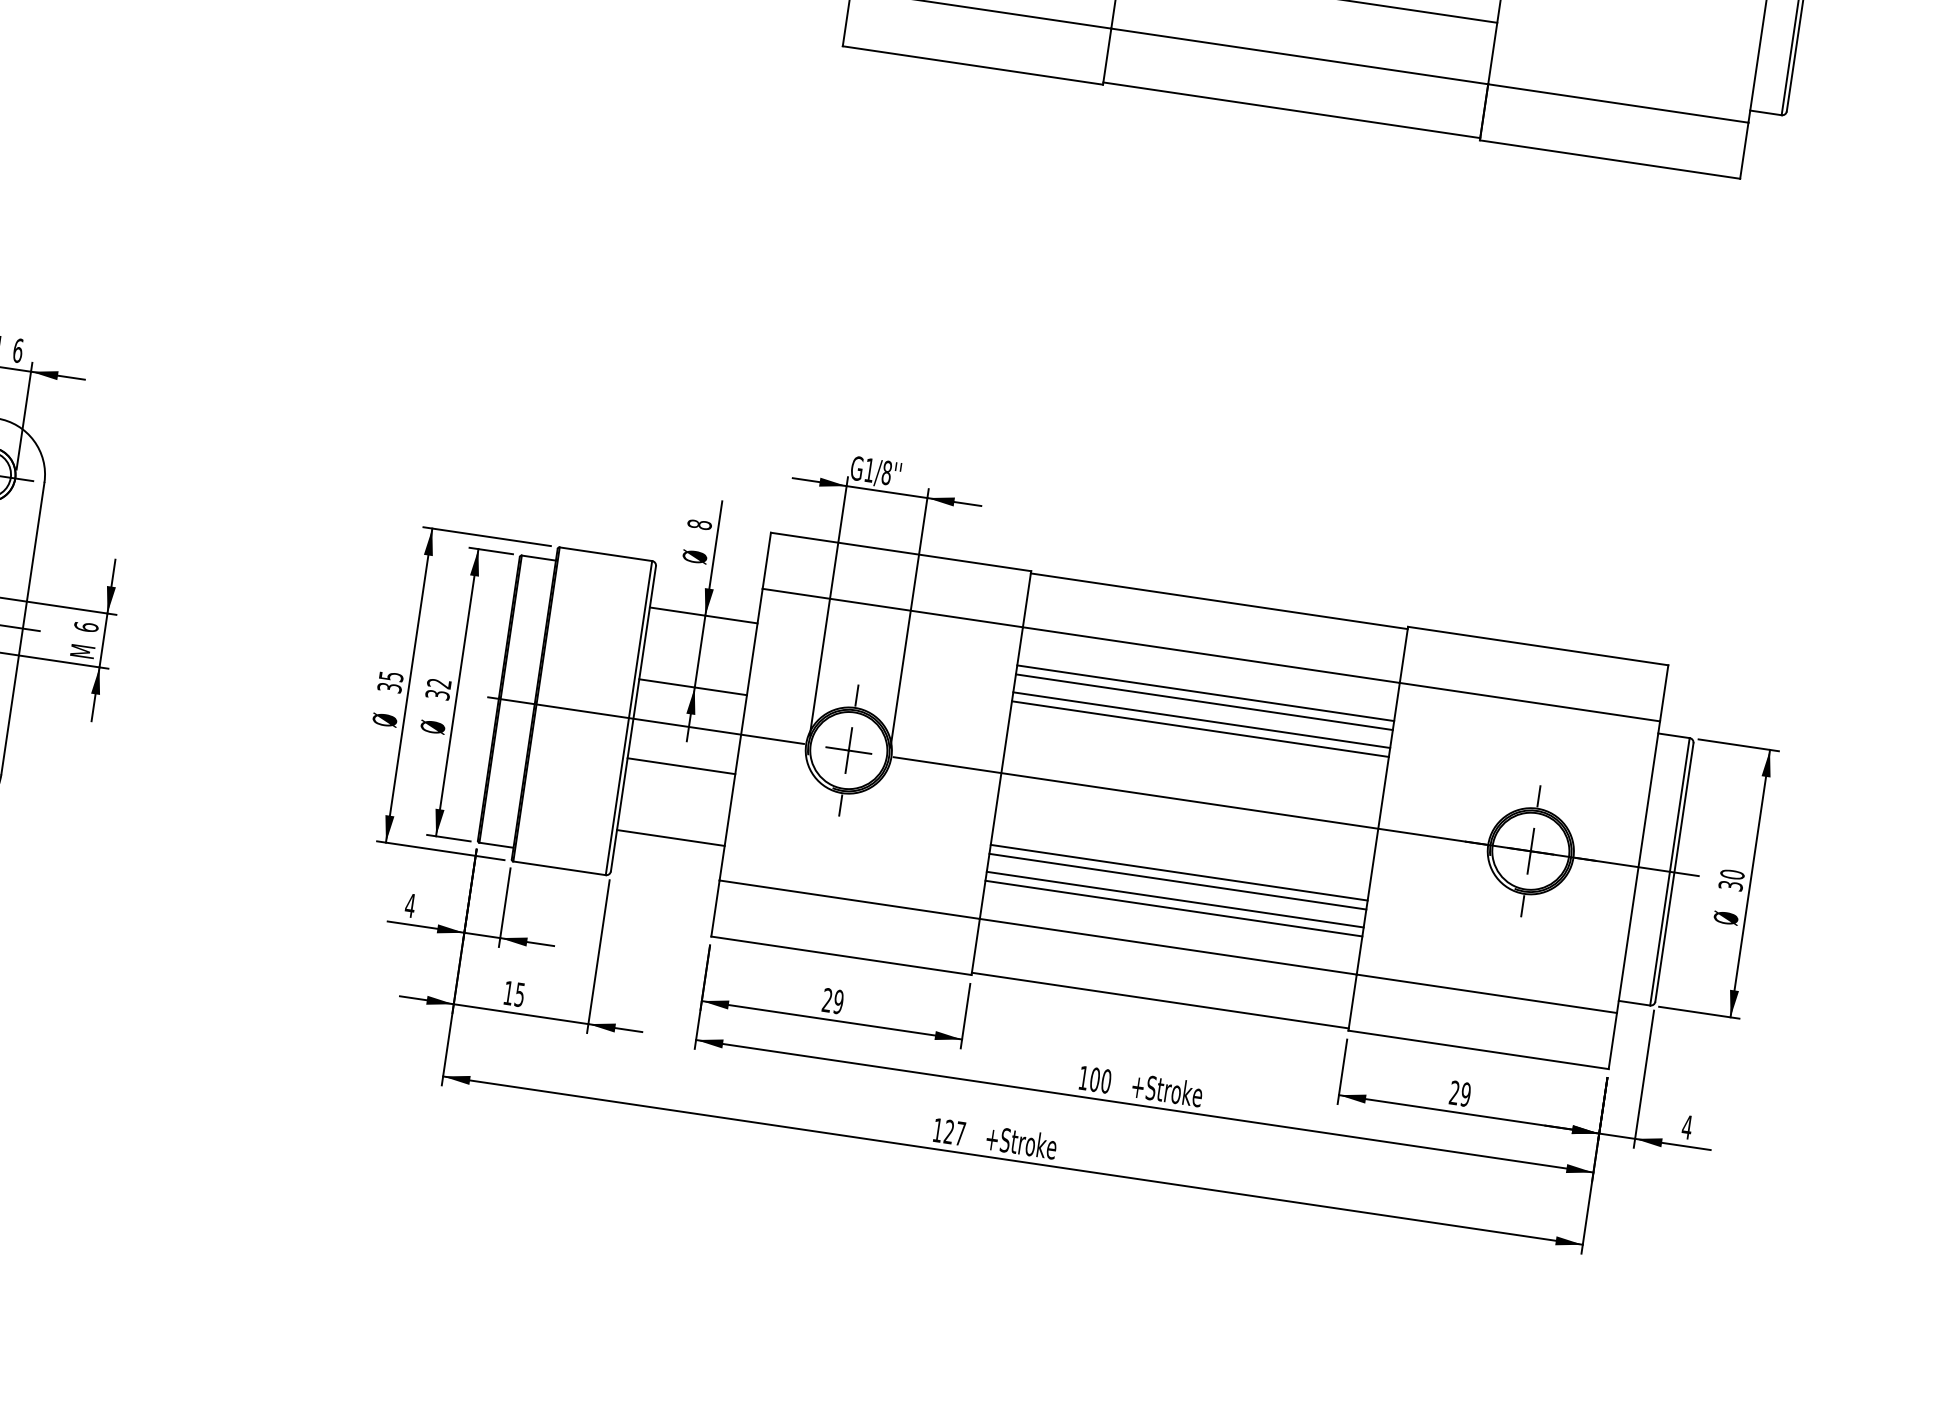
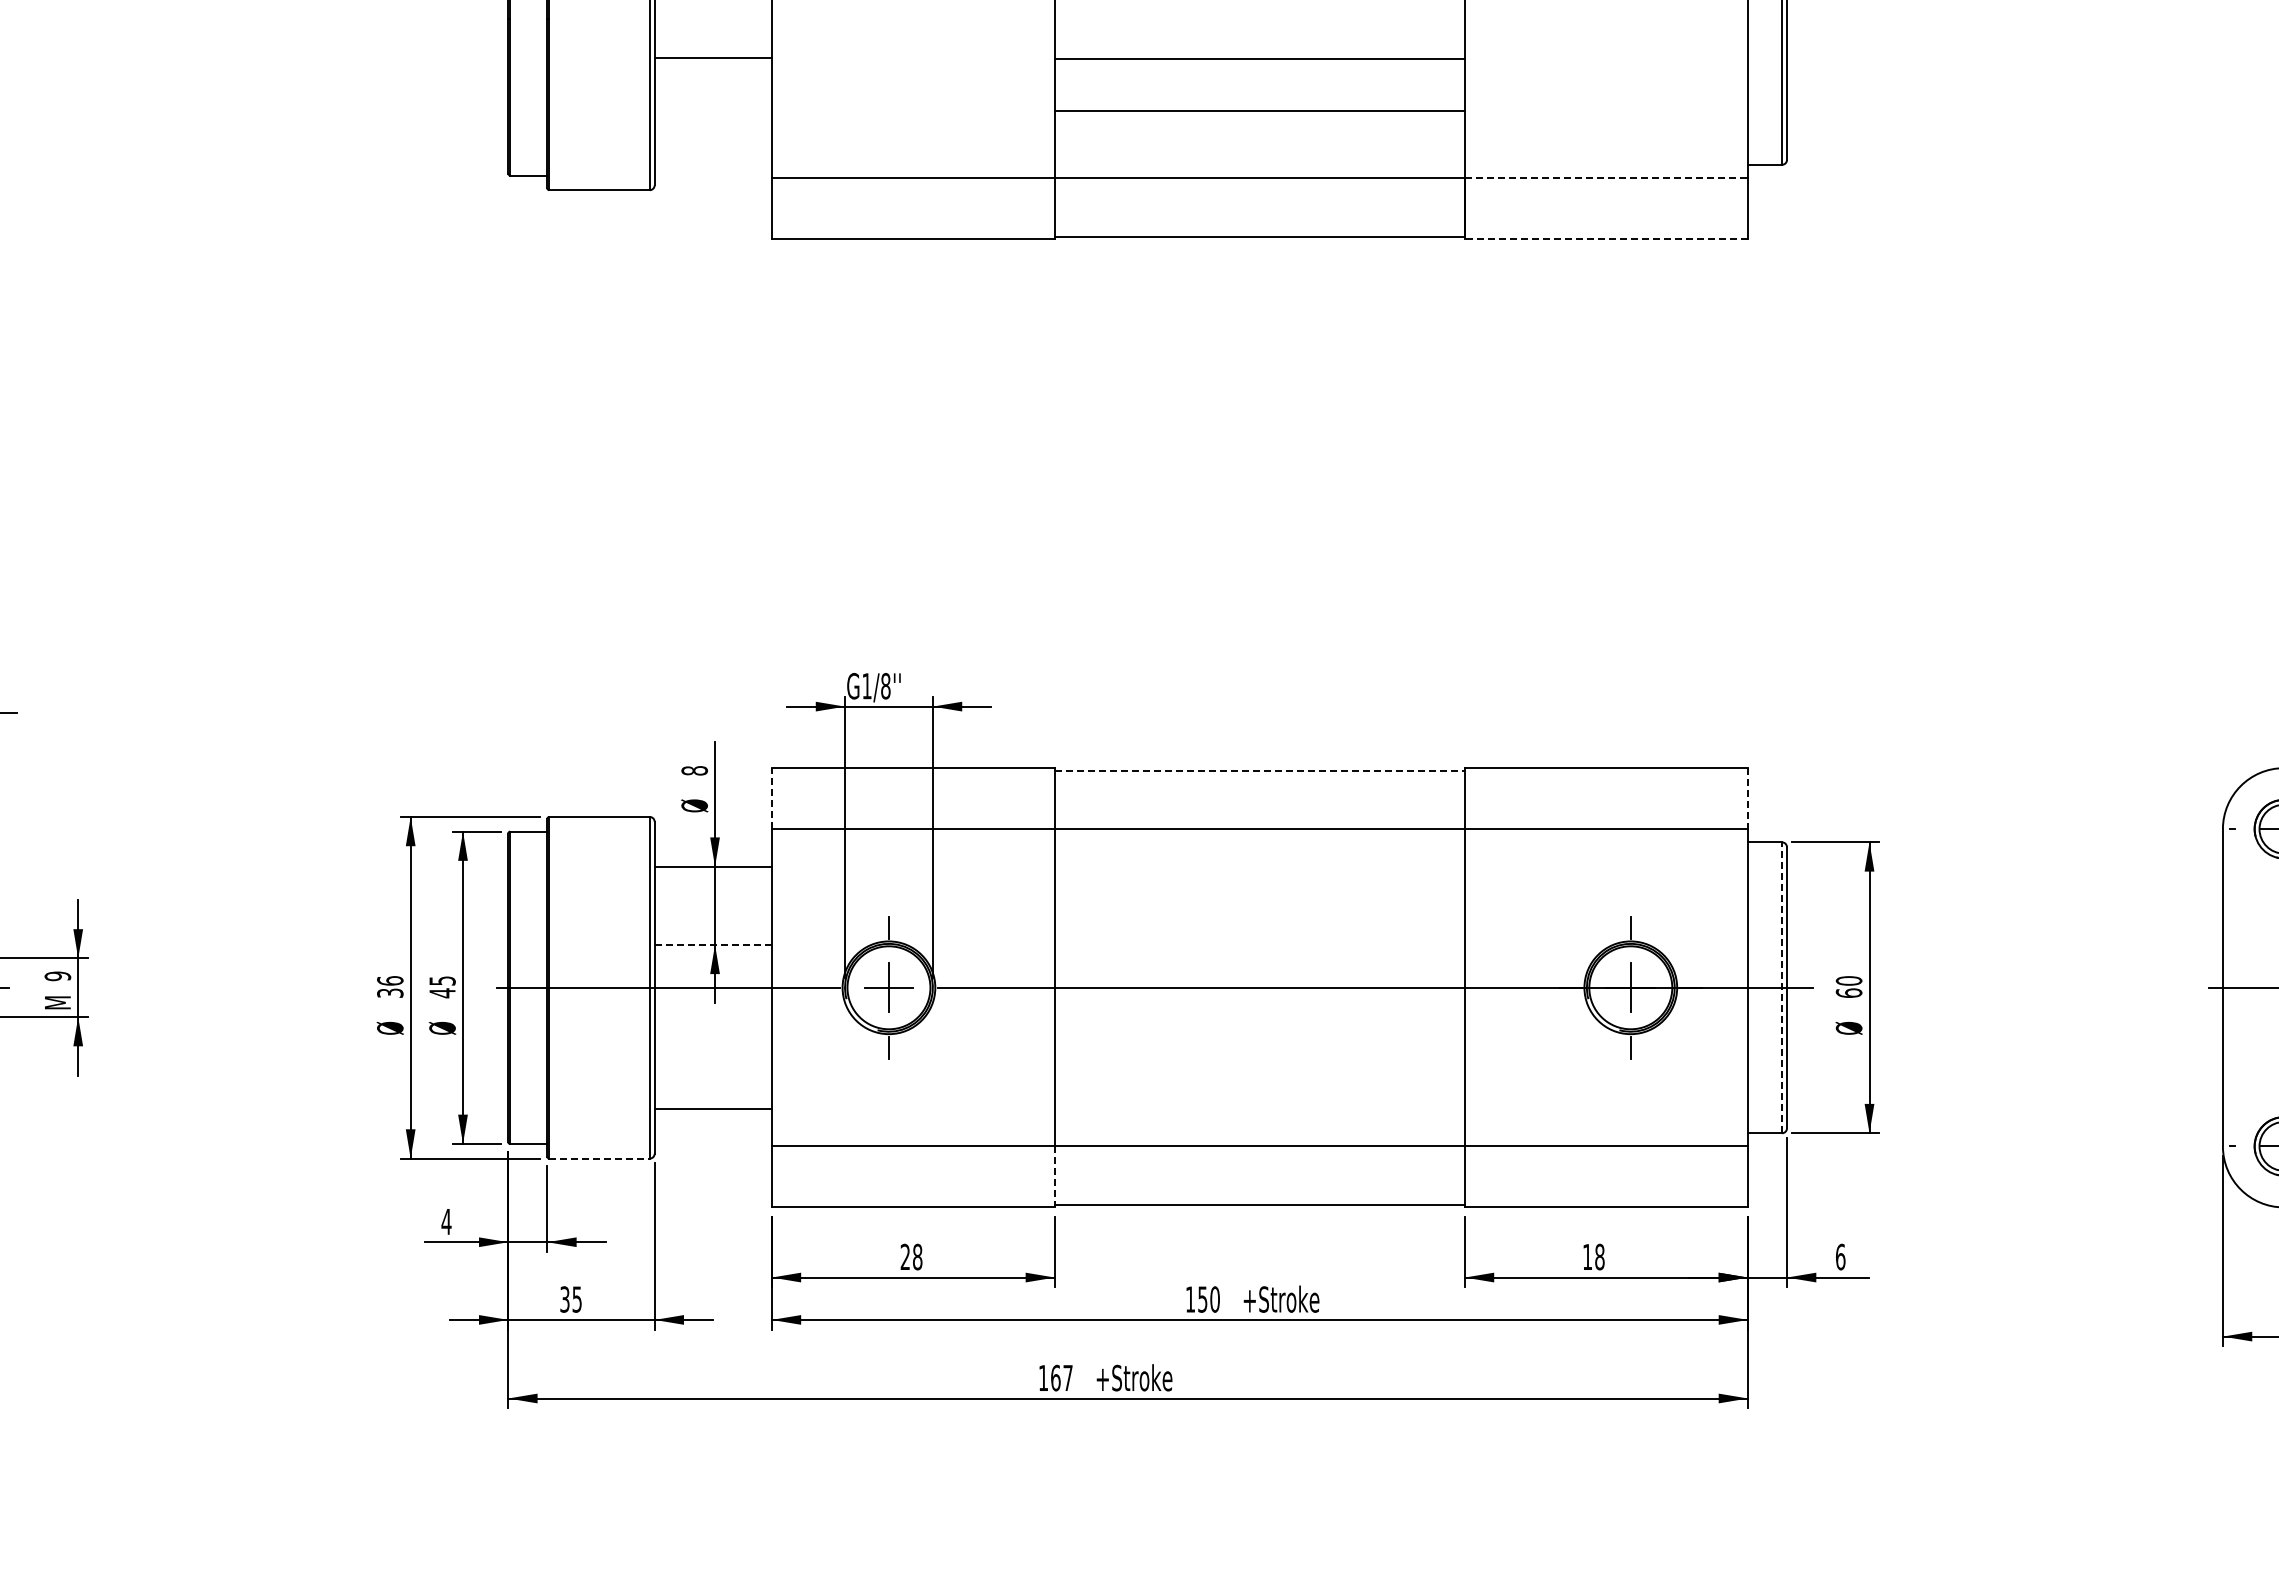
line: (1618, 103) -> (1606, 177), solid -> dashed
line: (1610, 160) -> (1606, 239), solid -> dashed
line: (766, 560) -> (771, 798), solid -> dashed
line: (1218, 601) -> (1259, 770), solid -> dashed
text: (85, 627) -> (57, 976), 6 -> 9
text: (391, 676) -> (390, 980), 35 -> 36
line: (693, 686) -> (713, 944), solid -> dashed
text: (438, 689) -> (442, 987), 32 -> 45
line: (1205, 693) -> (1259, 870), removed
line: (1663, 693) -> (1747, 798), solid -> dashed
line: (1204, 702) -> (1259, 880), removed
line: (1201, 719) -> (1259, 899), removed
line: (1200, 728) -> (1259, 909), removed
line: (680, 765) -> (712, 1030), removed
line: (560, 868) -> (600, 1158), solid -> dashed
line: (1670, 871) -> (1782, 987), solid -> dashed
line: (1178, 872) -> (1259, 1065), removed
line: (1177, 881) -> (1259, 1075), removed
text: (1730, 885) -> (1848, 992), 30 -> 60
line: (1174, 899) -> (1259, 1095), removed
line: (1173, 908) -> (1259, 1104), removed
line: (975, 946) -> (1054, 1176), solid -> dashed
text: (508, 993) -> (564, 1299), 15 -> 35
text: (838, 1002) -> (917, 1257), 29 -> 28
text: (1094, 1079) -> (1202, 1299), 100 -> 150
text: (1460, 1093) -> (1593, 1256), 29 -> 18
text: (1687, 1126) -> (1840, 1256), 4 -> 6
text: (949, 1131) -> (1055, 1377), 127 -> 167

